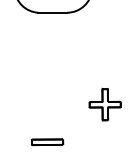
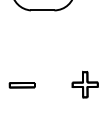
part: (47, 142) -> (22, 85), moved

